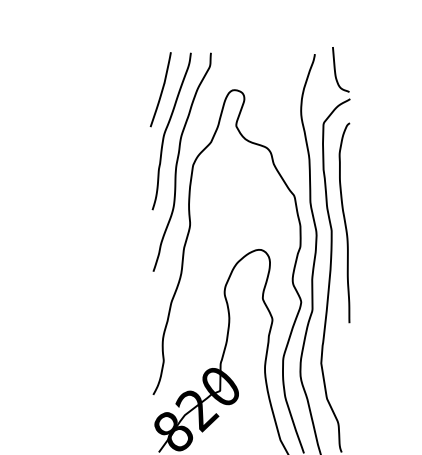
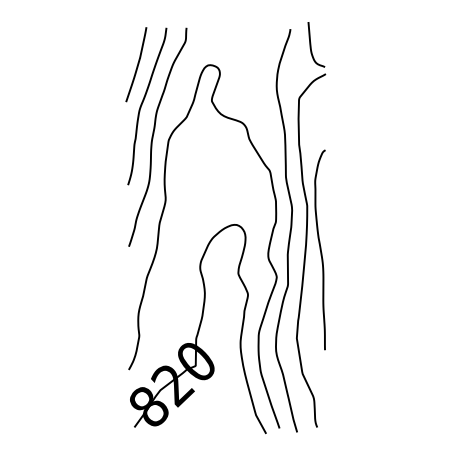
curve: (343, 222) -> (319, 249), moved

